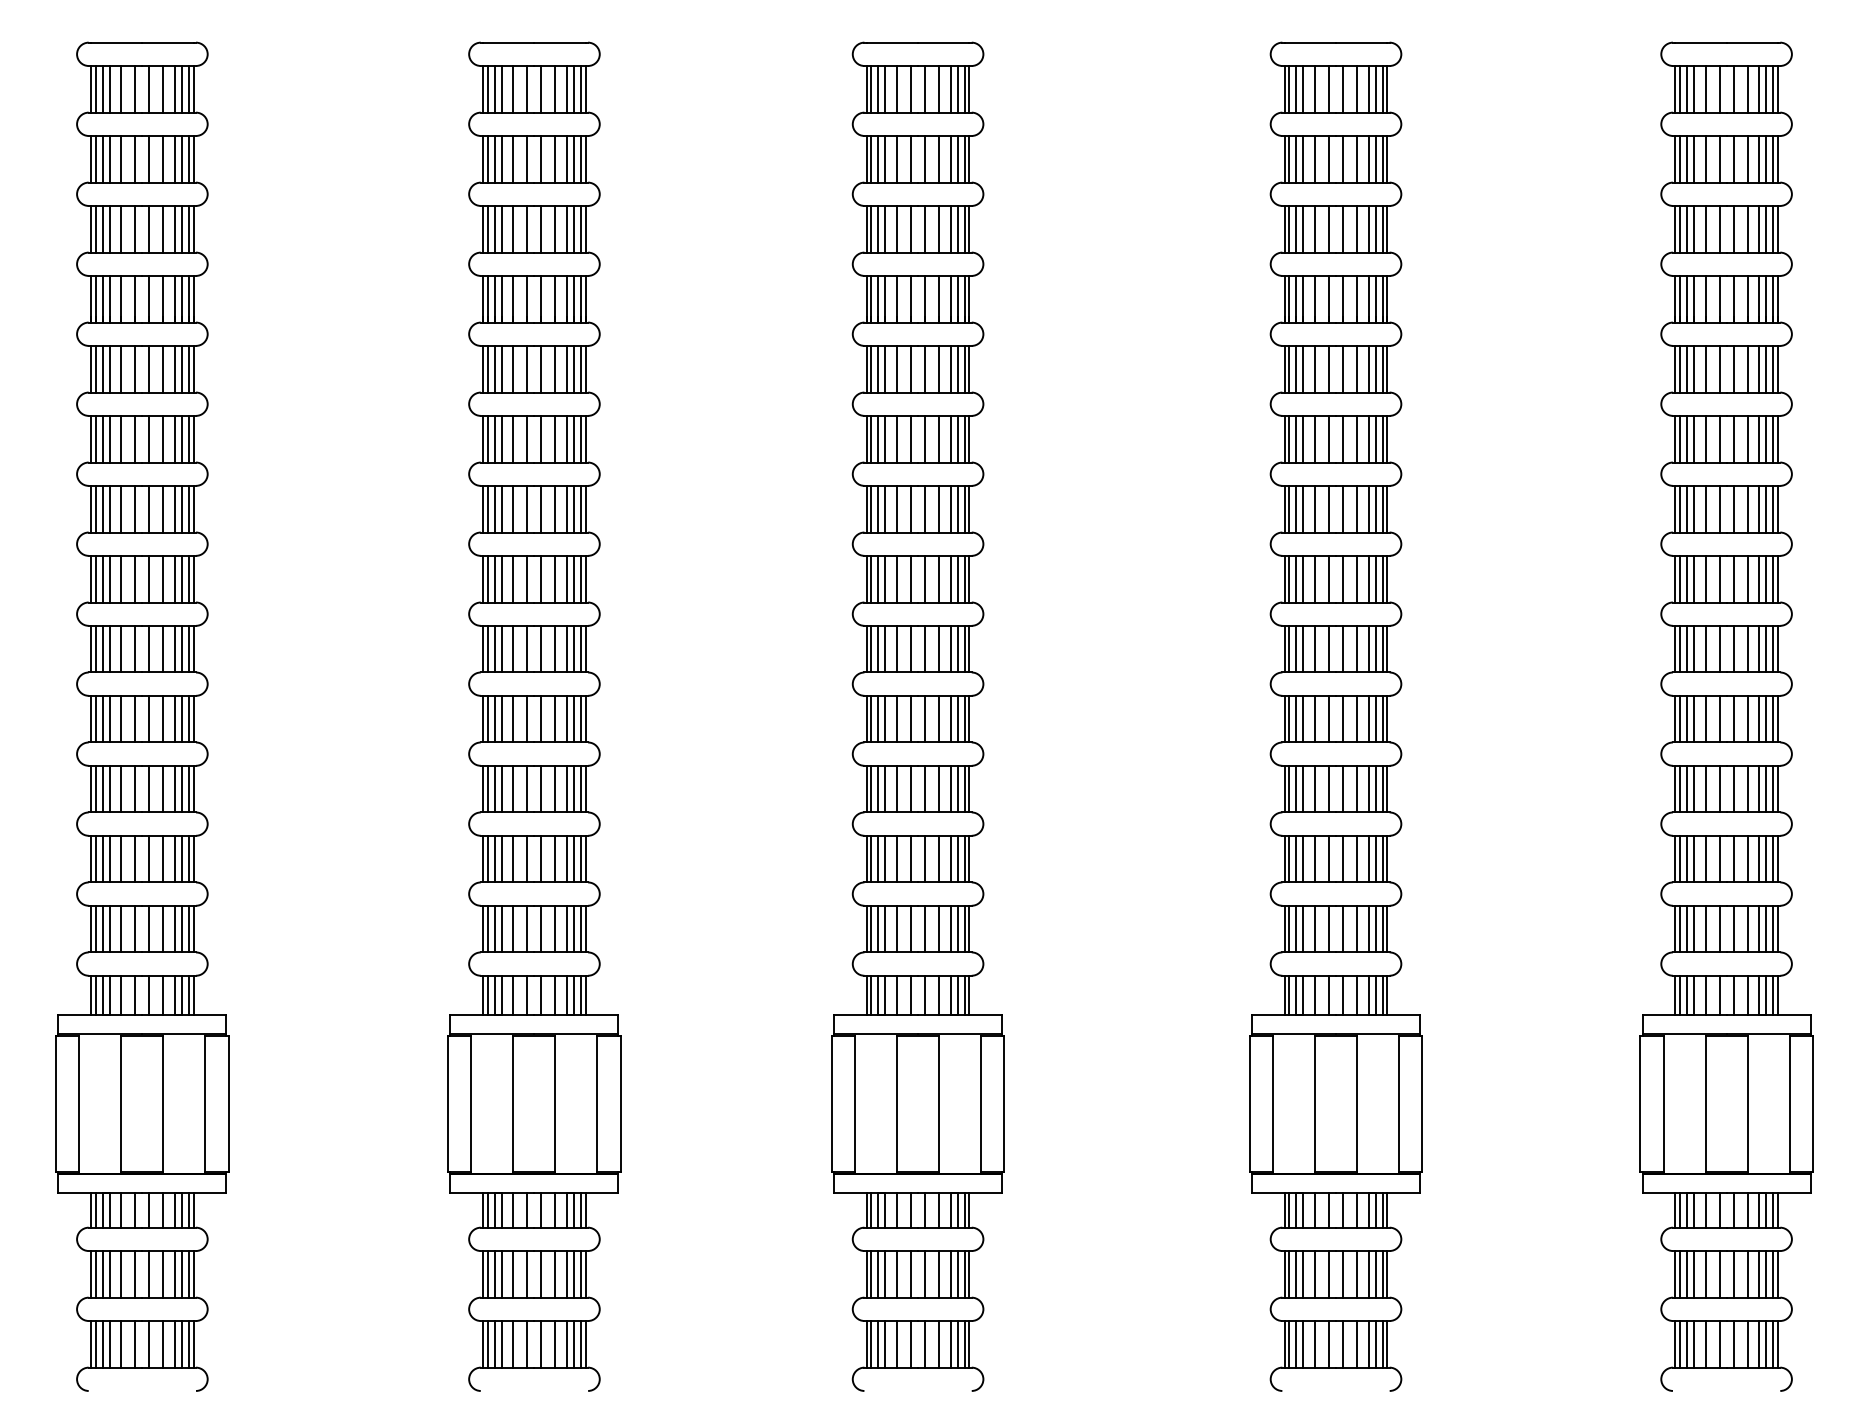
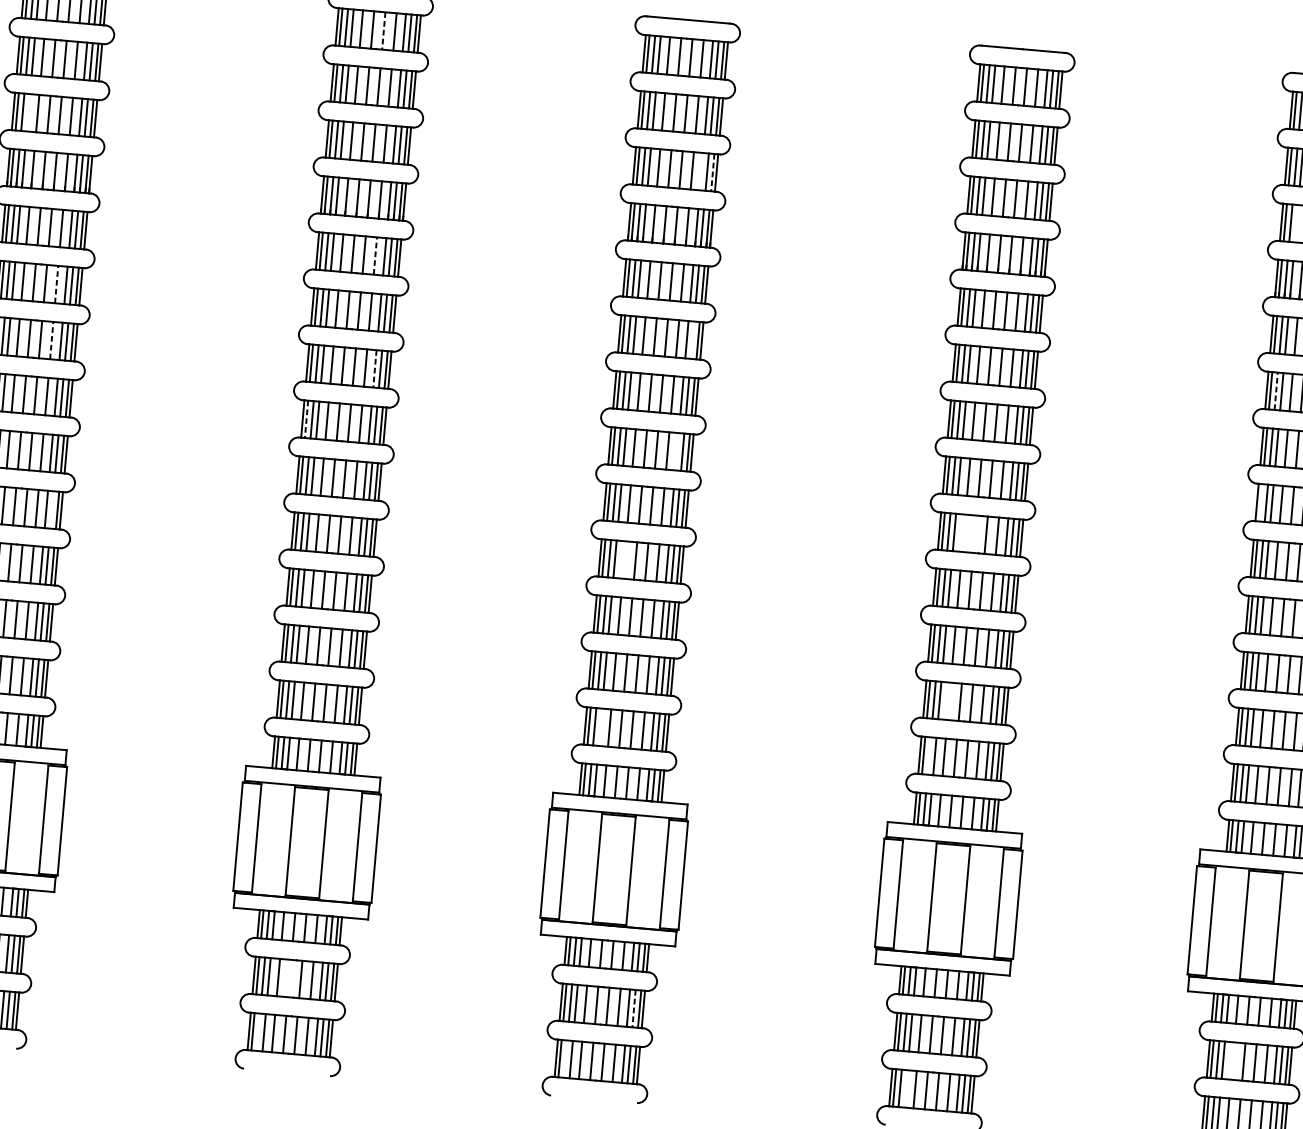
line: (541, 89) -> (383, 31), solid -> dashed
line: (109, 228) -> (28, 112), removed
line: (950, 228) -> (701, 171), removed
line: (1693, 228) -> (1296, 223), removed
line: (964, 229) -> (712, 172), solid -> dashed
line: (555, 368) -> (375, 255), solid -> dashed
line: (163, 438) -> (56, 284), solid -> dashed
line: (957, 438) -> (692, 339), removed
line: (1686, 438) -> (1275, 390), solid -> dashed
line: (163, 508) -> (51, 340), solid -> dashed
line: (567, 509) -> (375, 369), solid -> dashed
line: (950, 578) -> (676, 451), removed
line: (1679, 578) -> (1260, 502), removed
line: (487, 579) -> (306, 419), solid -> dashed
line: (1315, 648) -> (964, 532), removed
line: (1329, 648) -> (975, 533), removed
line: (182, 718) -> (52, 509), removed
line: (897, 718) -> (624, 559), removed
line: (1315, 858) -> (949, 700), removed
line: (885, 928) -> (600, 726), removed
line: (1296, 928) -> (929, 755), removed
line: (527, 1274) -> (289, 978), removed
line: (957, 1274) -> (633, 1008), solid -> dashed
line: (1705, 1274) -> (1232, 1061), removed
line: (494, 1344) -> (258, 1032), removed
line: (878, 1344) -> (565, 1059), removed
line: (1303, 1344) -> (905, 1089), removed

